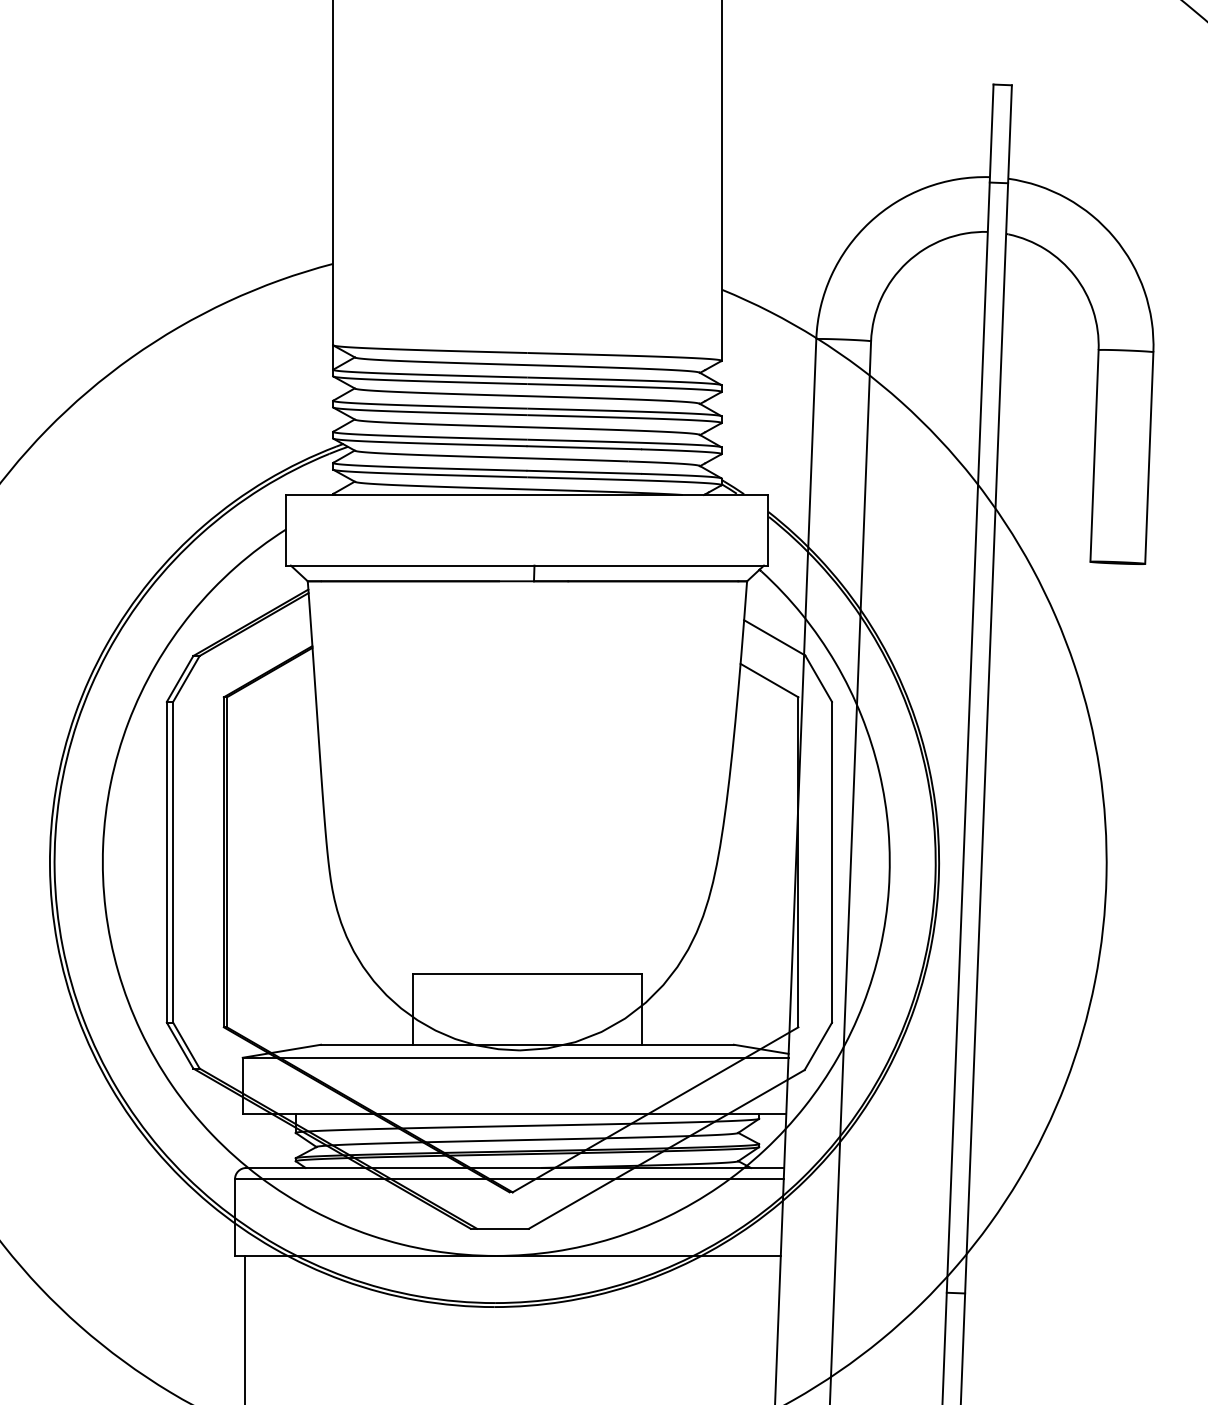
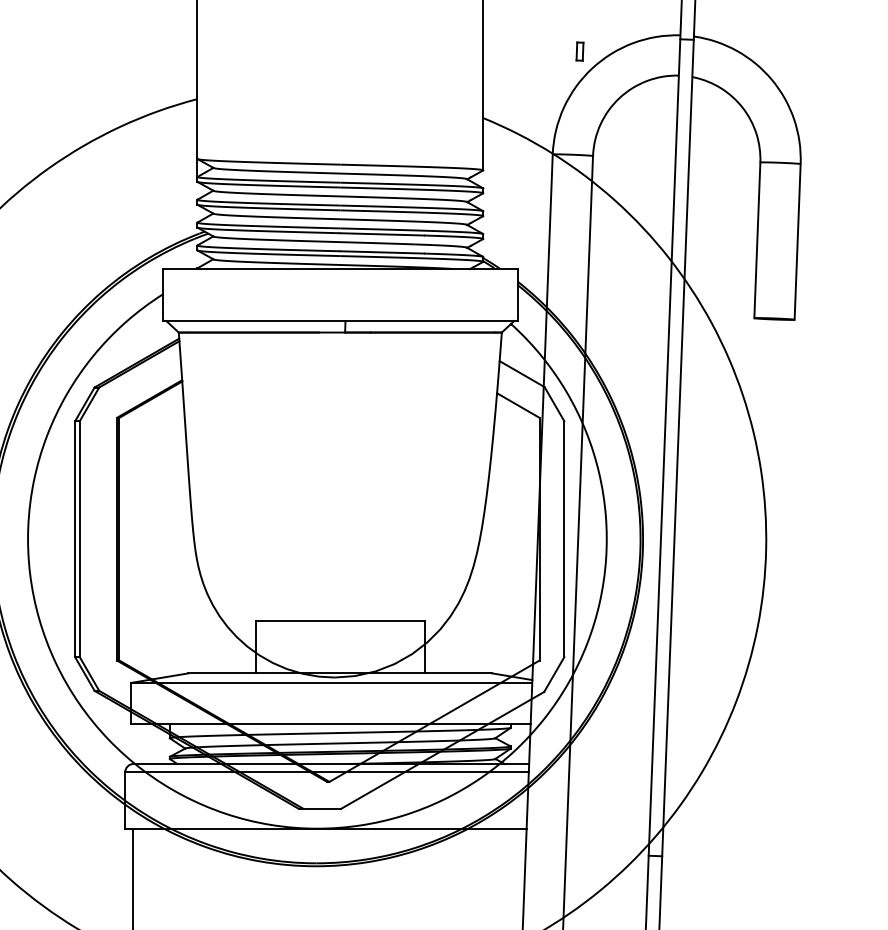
part: (852, 199) -> (579, 51), added

